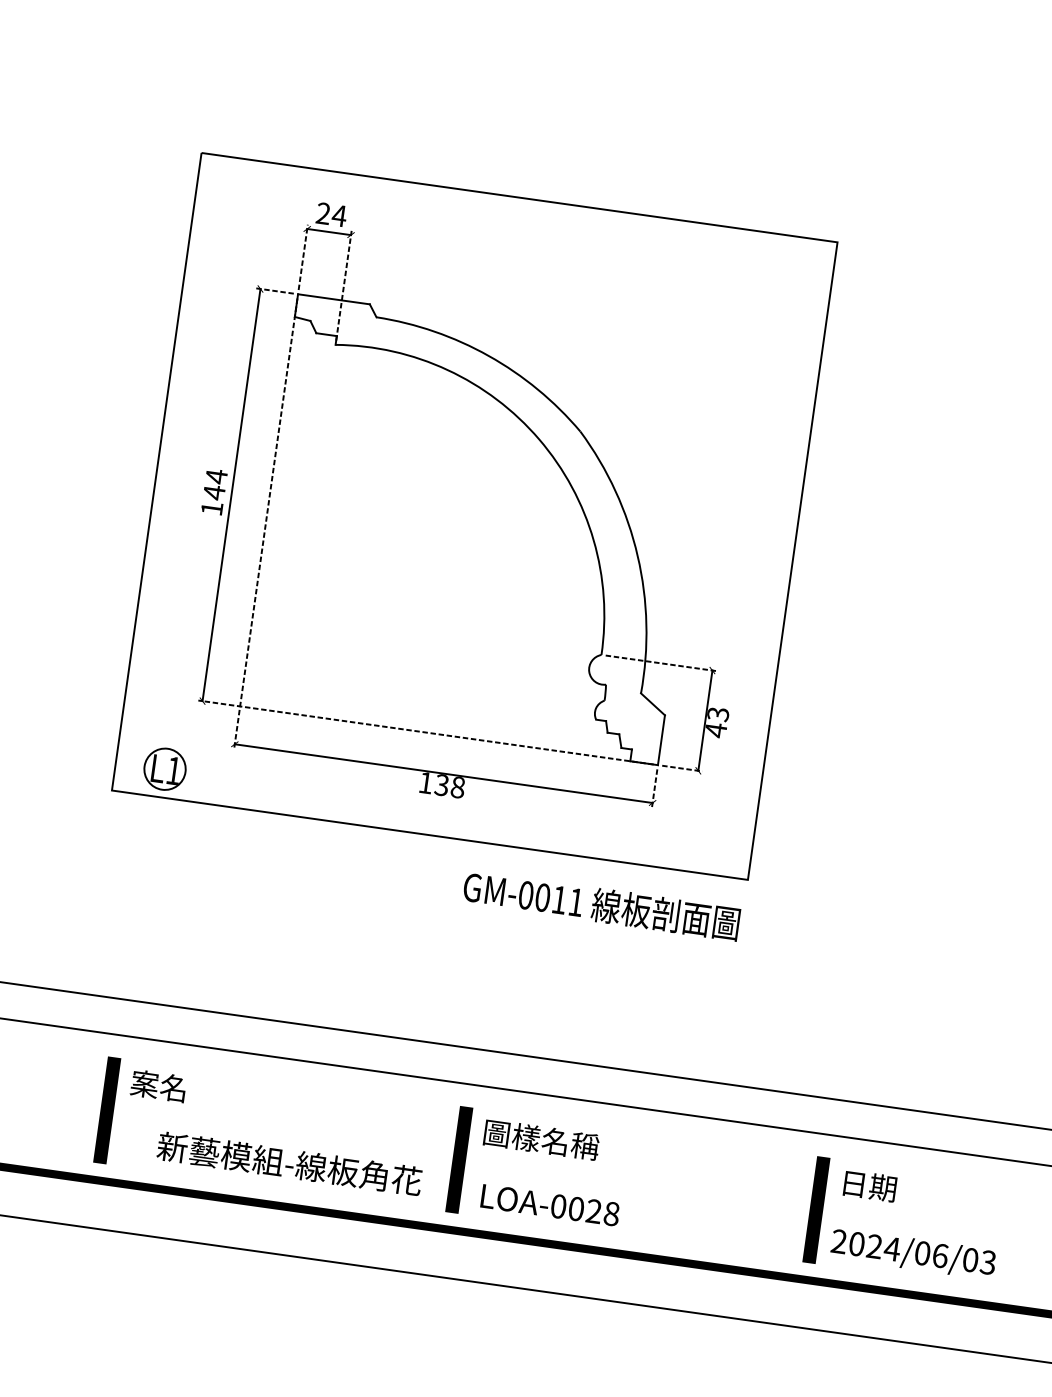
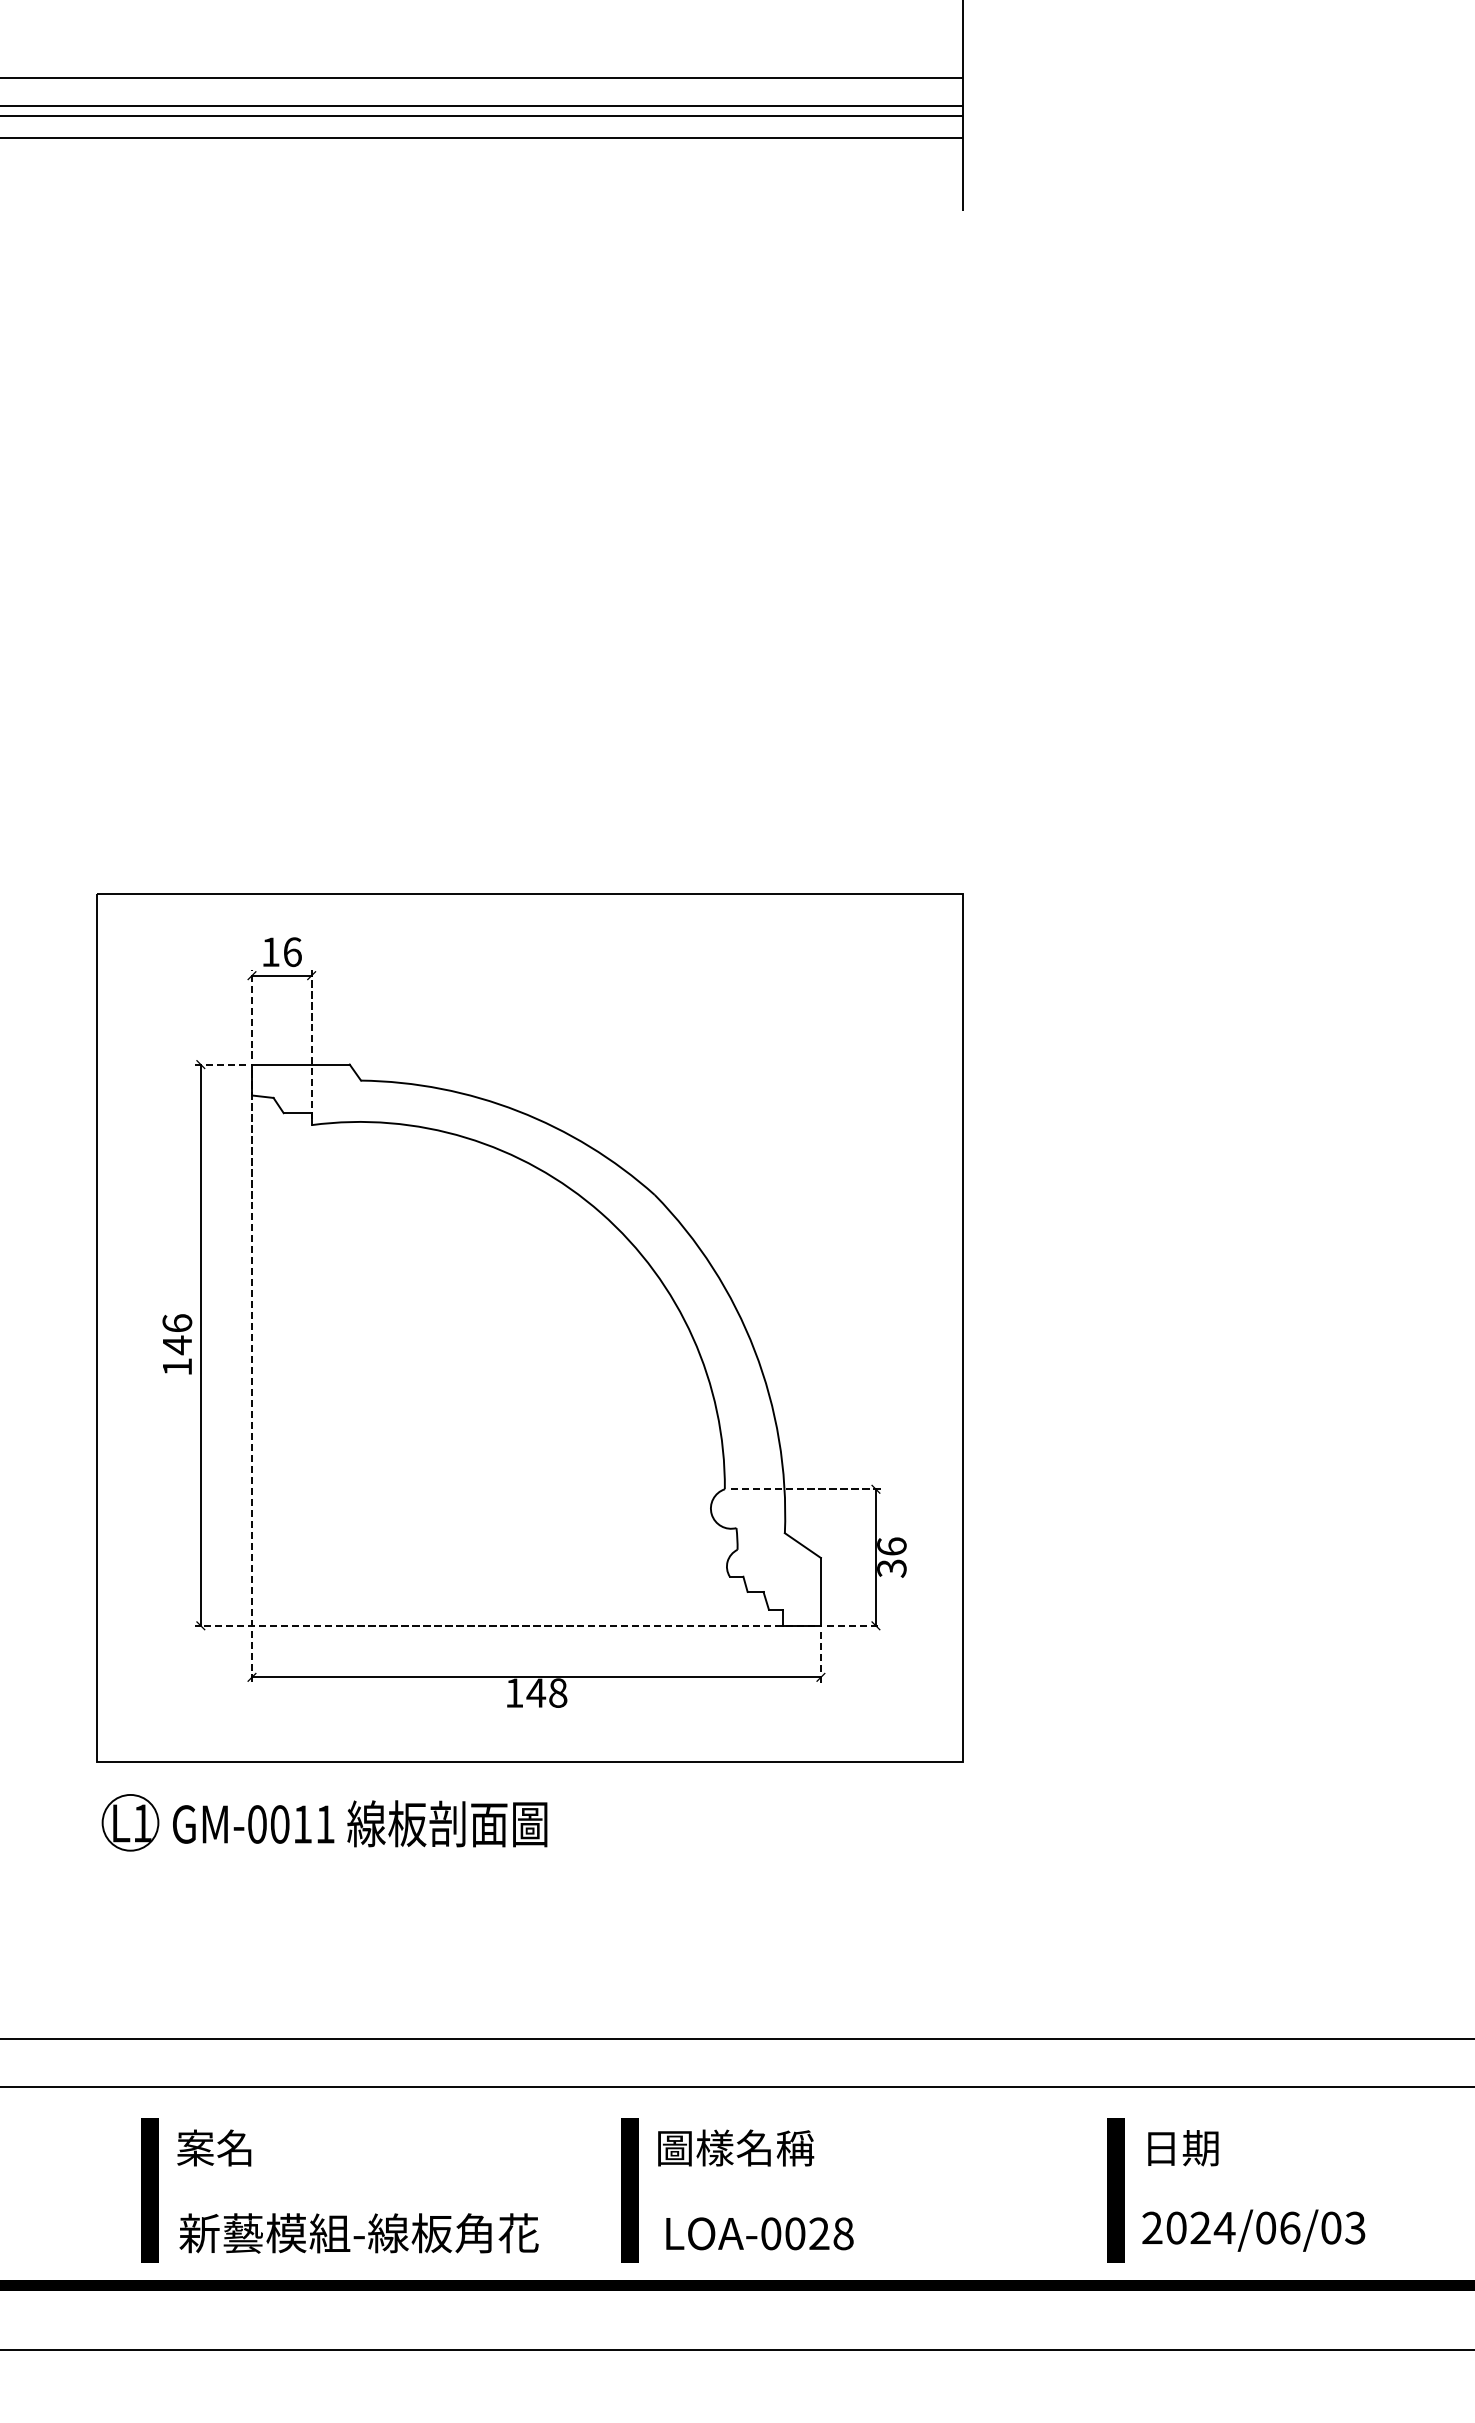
text: (331, 214) -> (281, 952), 24 -> 16
text: (216, 476) -> (177, 1323), 144 -> 146
text: (716, 722) -> (891, 1557), 43 -> 36
part: (165, 769) -> (130, 1822), moved
text: (442, 784) -> (536, 1692), 138 -> 148
text: (601, 905) -> (360, 1823), moved
text: (289, 1163) -> (358, 2233), moved

